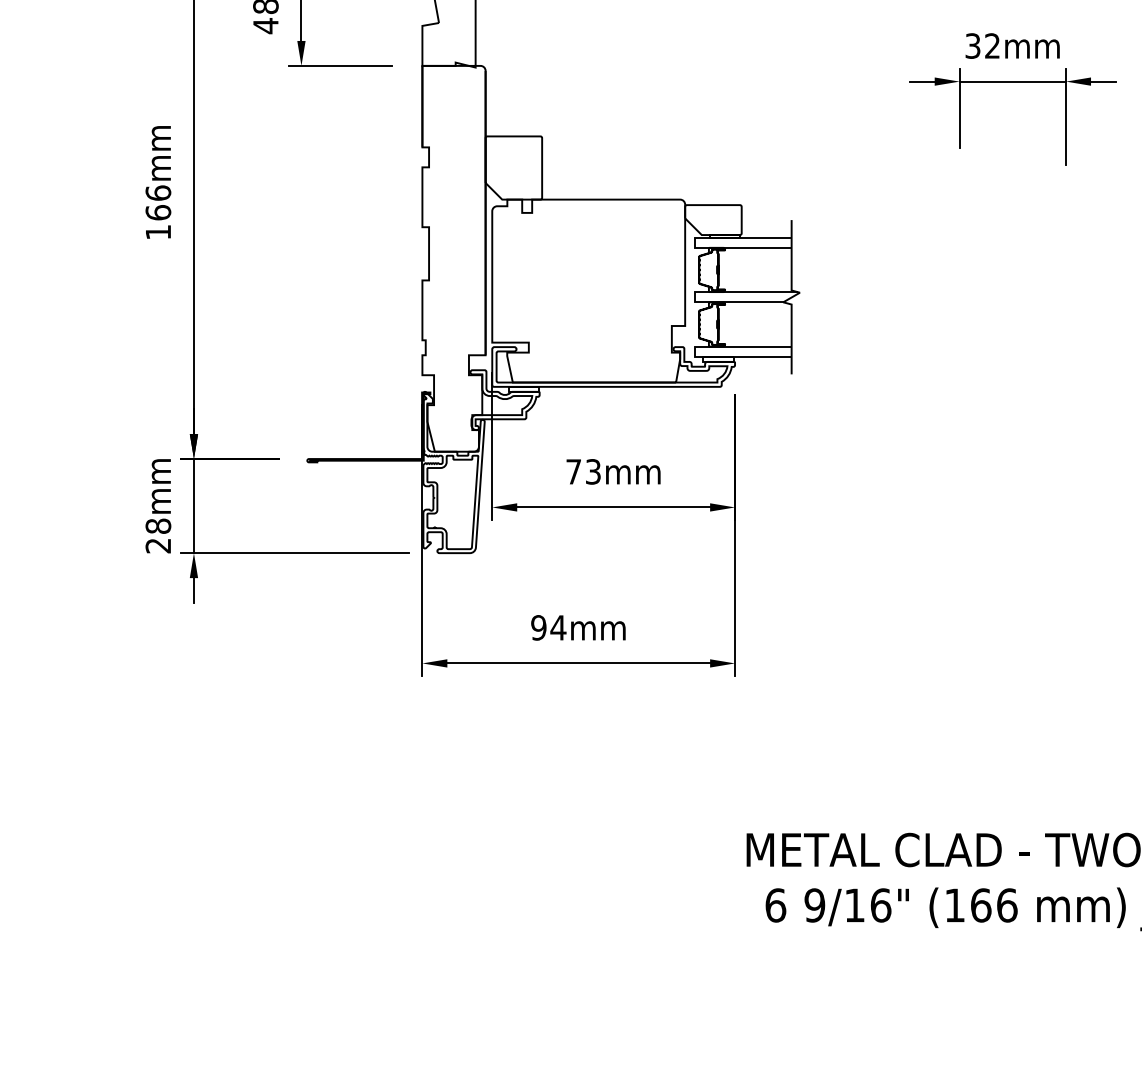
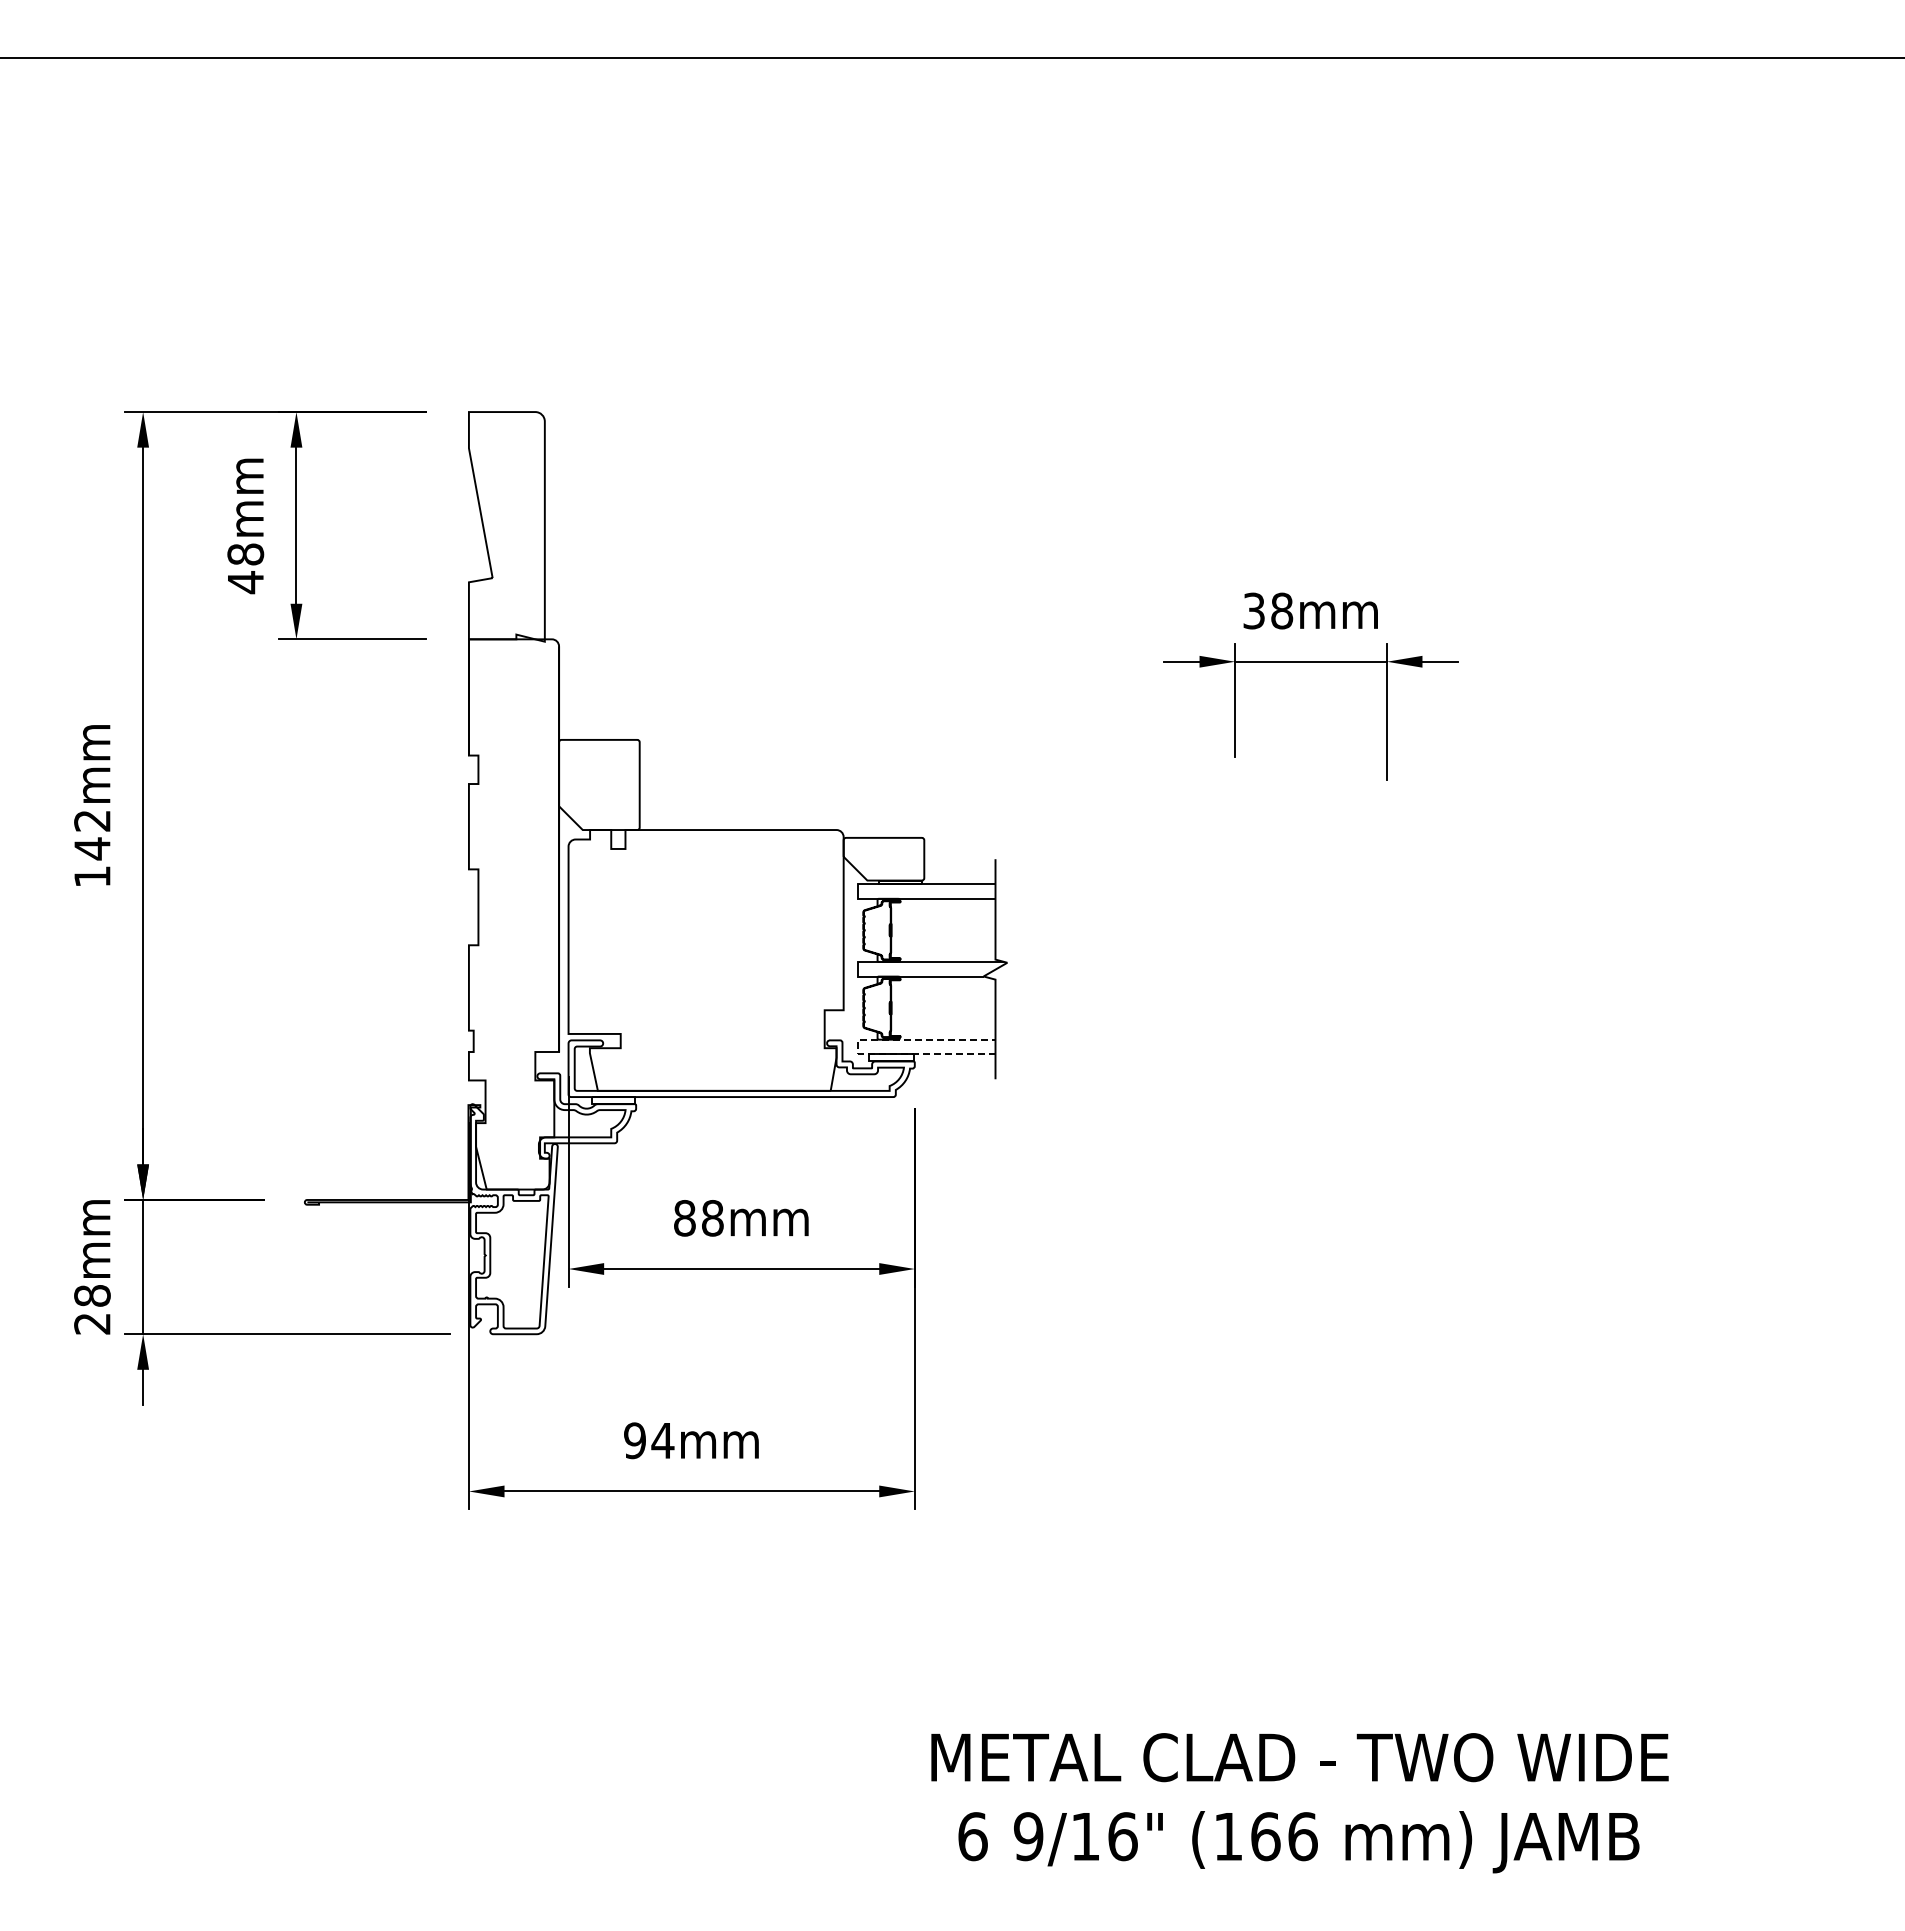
text: (992, 45) -> (1282, 610), 32mm -> 38mm
text: (158, 202) -> (92, 834), 166mm -> 142mm
line: (694, 351) -> (857, 1046), solid -> dashed
text: (583, 472) -> (698, 1218), 73mm -> 88mm

